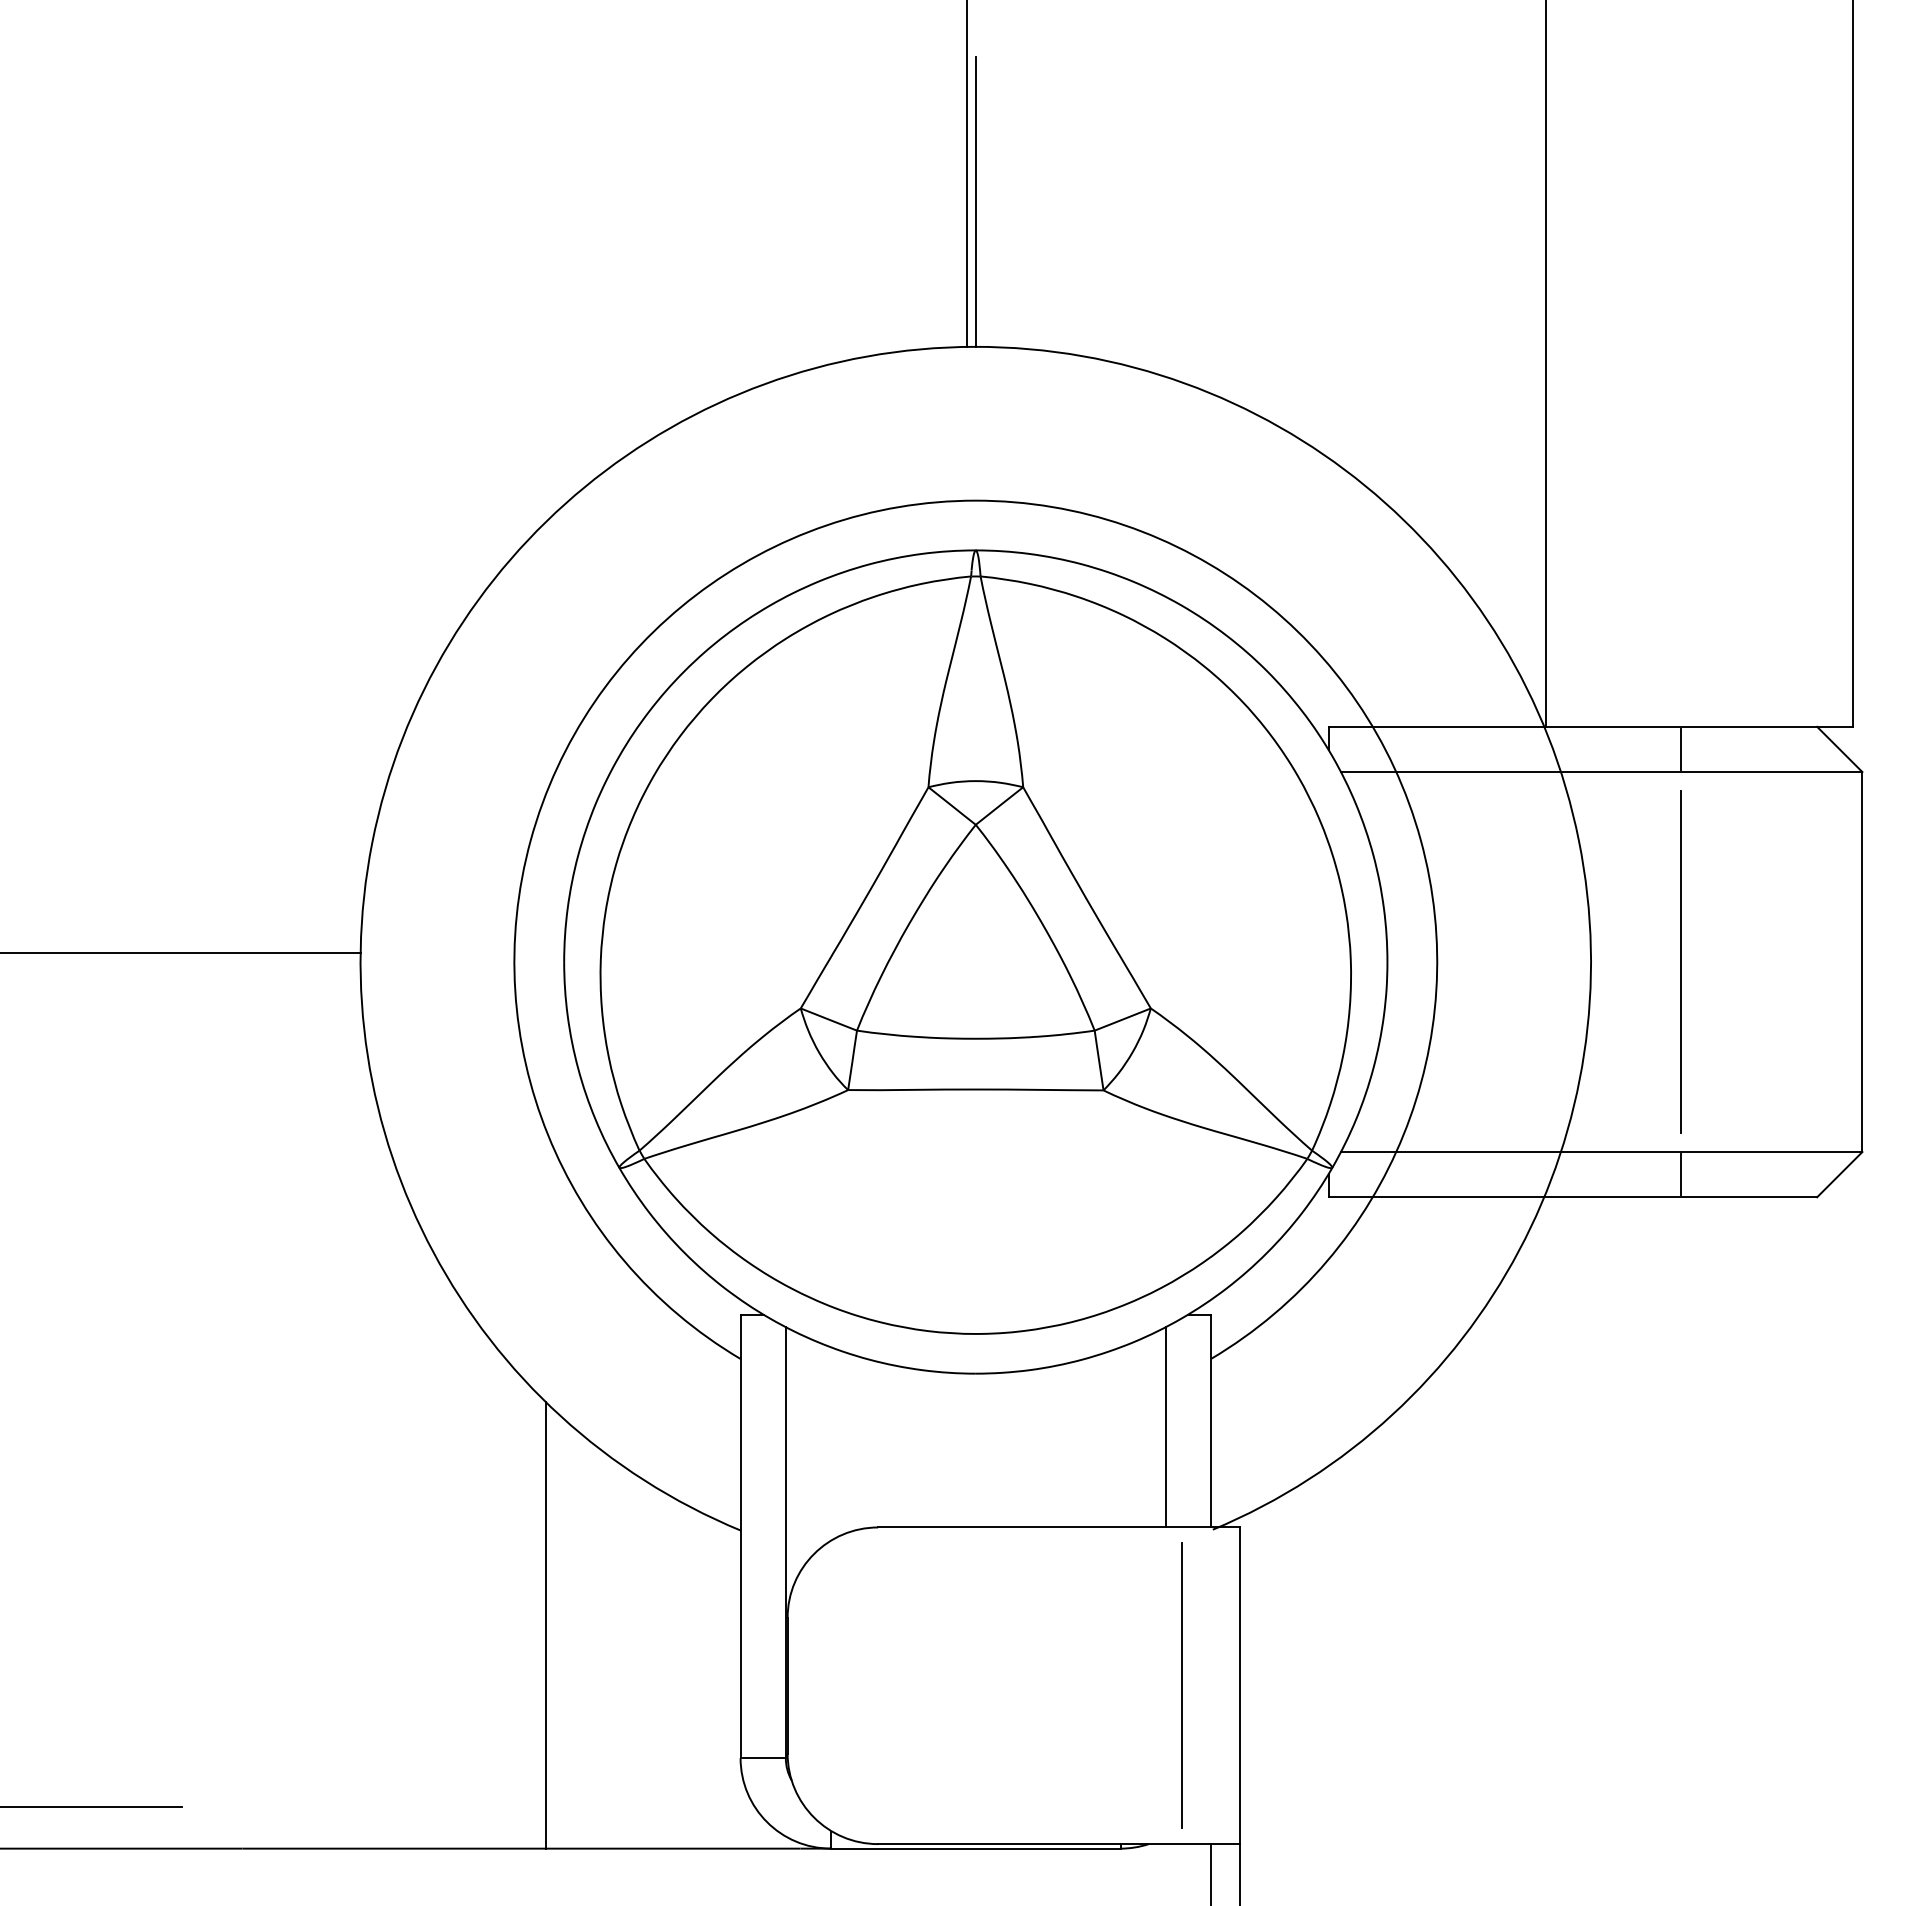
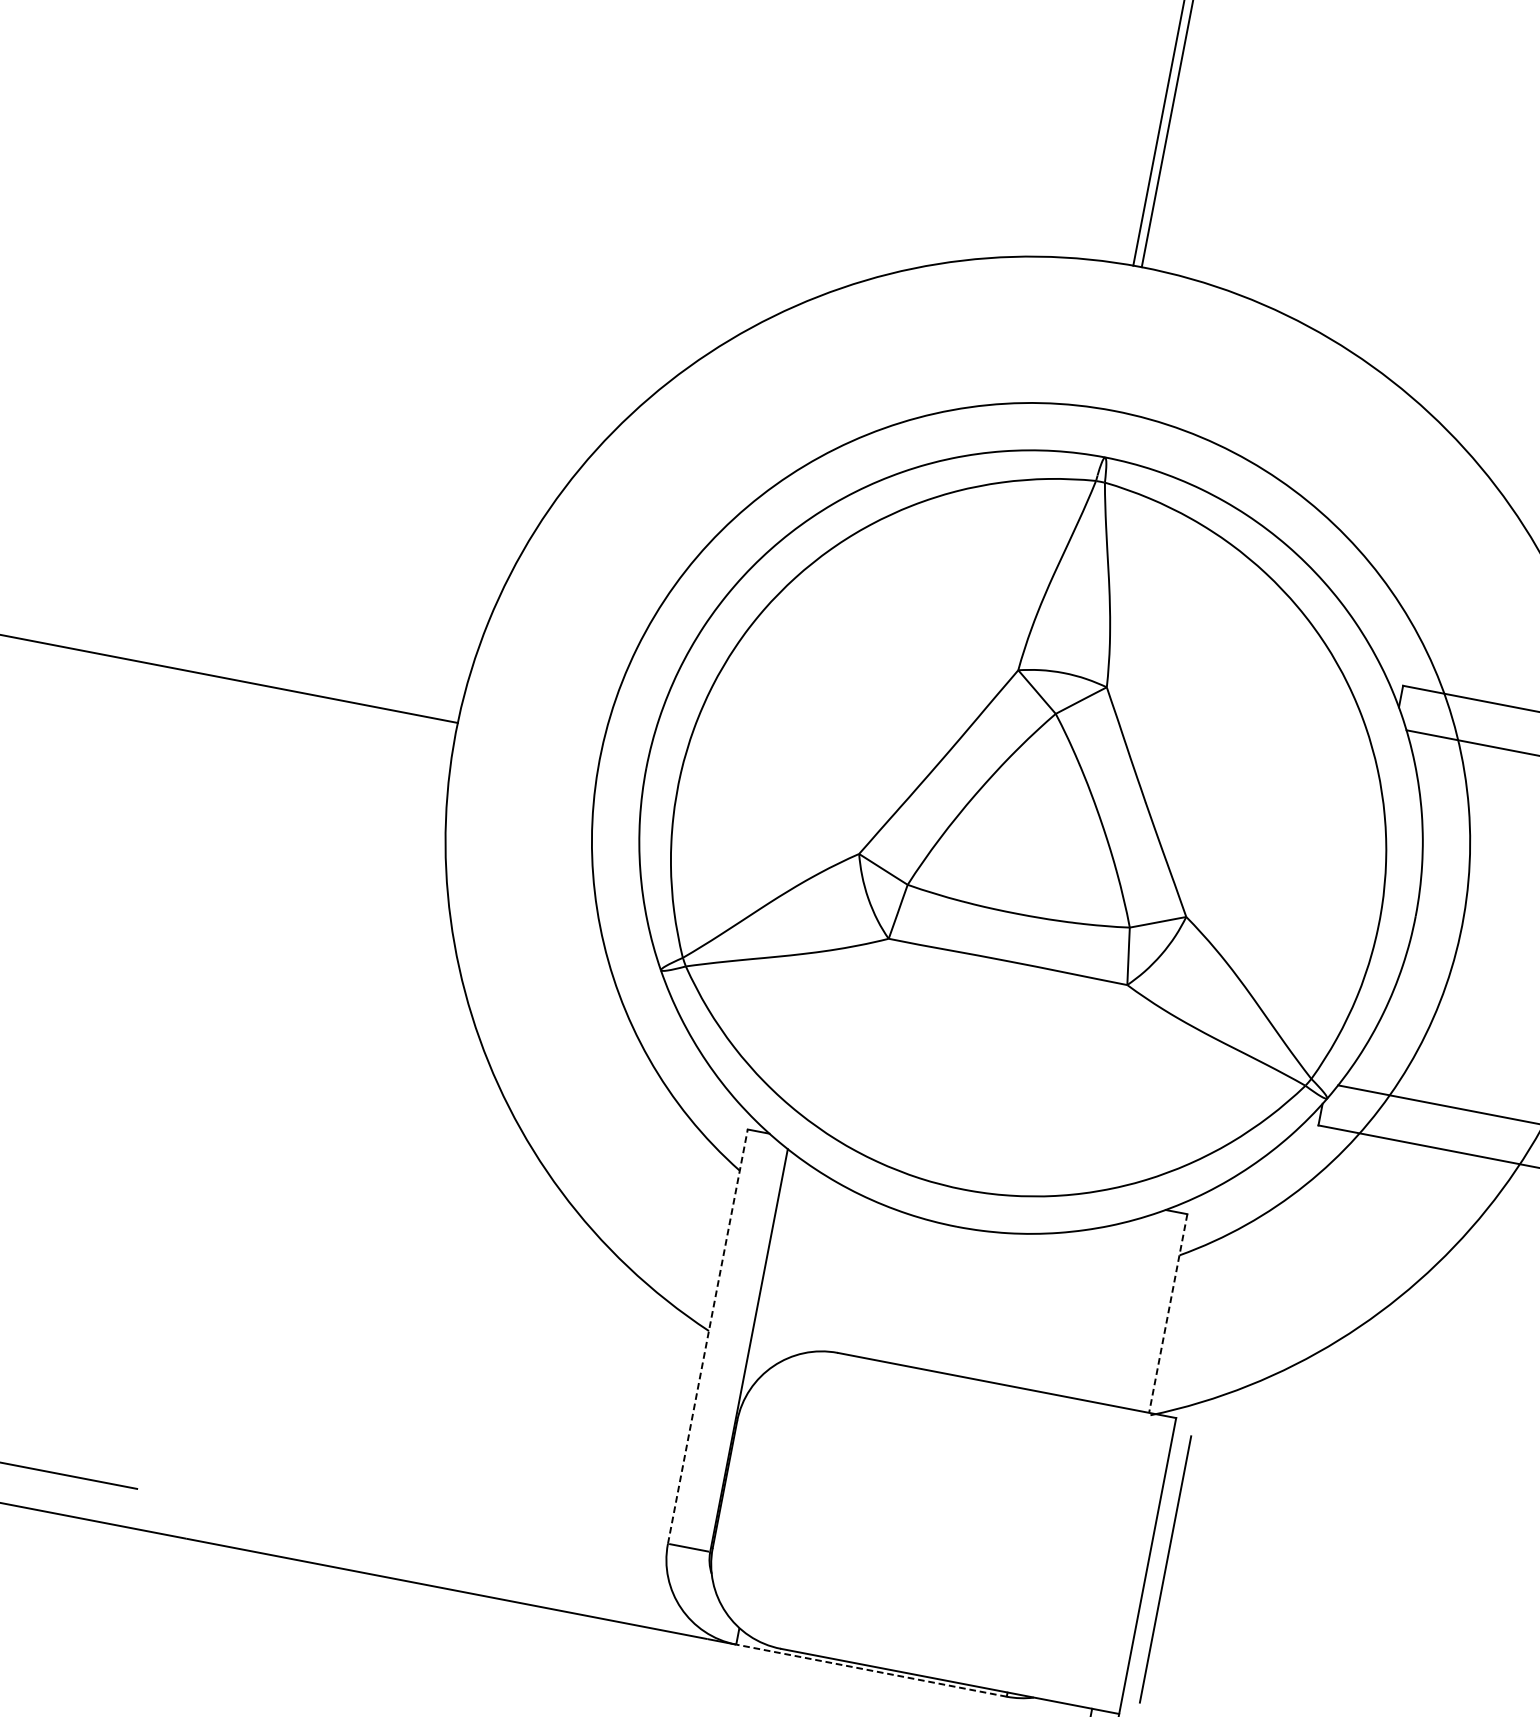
line: (1211, 1421) -> (1168, 1313), solid -> dashed
line: (1165, 1427) -> (1124, 1311), removed
line: (740, 1536) -> (707, 1336), solid -> dashed
line: (546, 1625) -> (510, 1384), removed
line: (1181, 1685) -> (1165, 1569), moved
line: (975, 1848) -> (871, 1670), solid -> dashed

